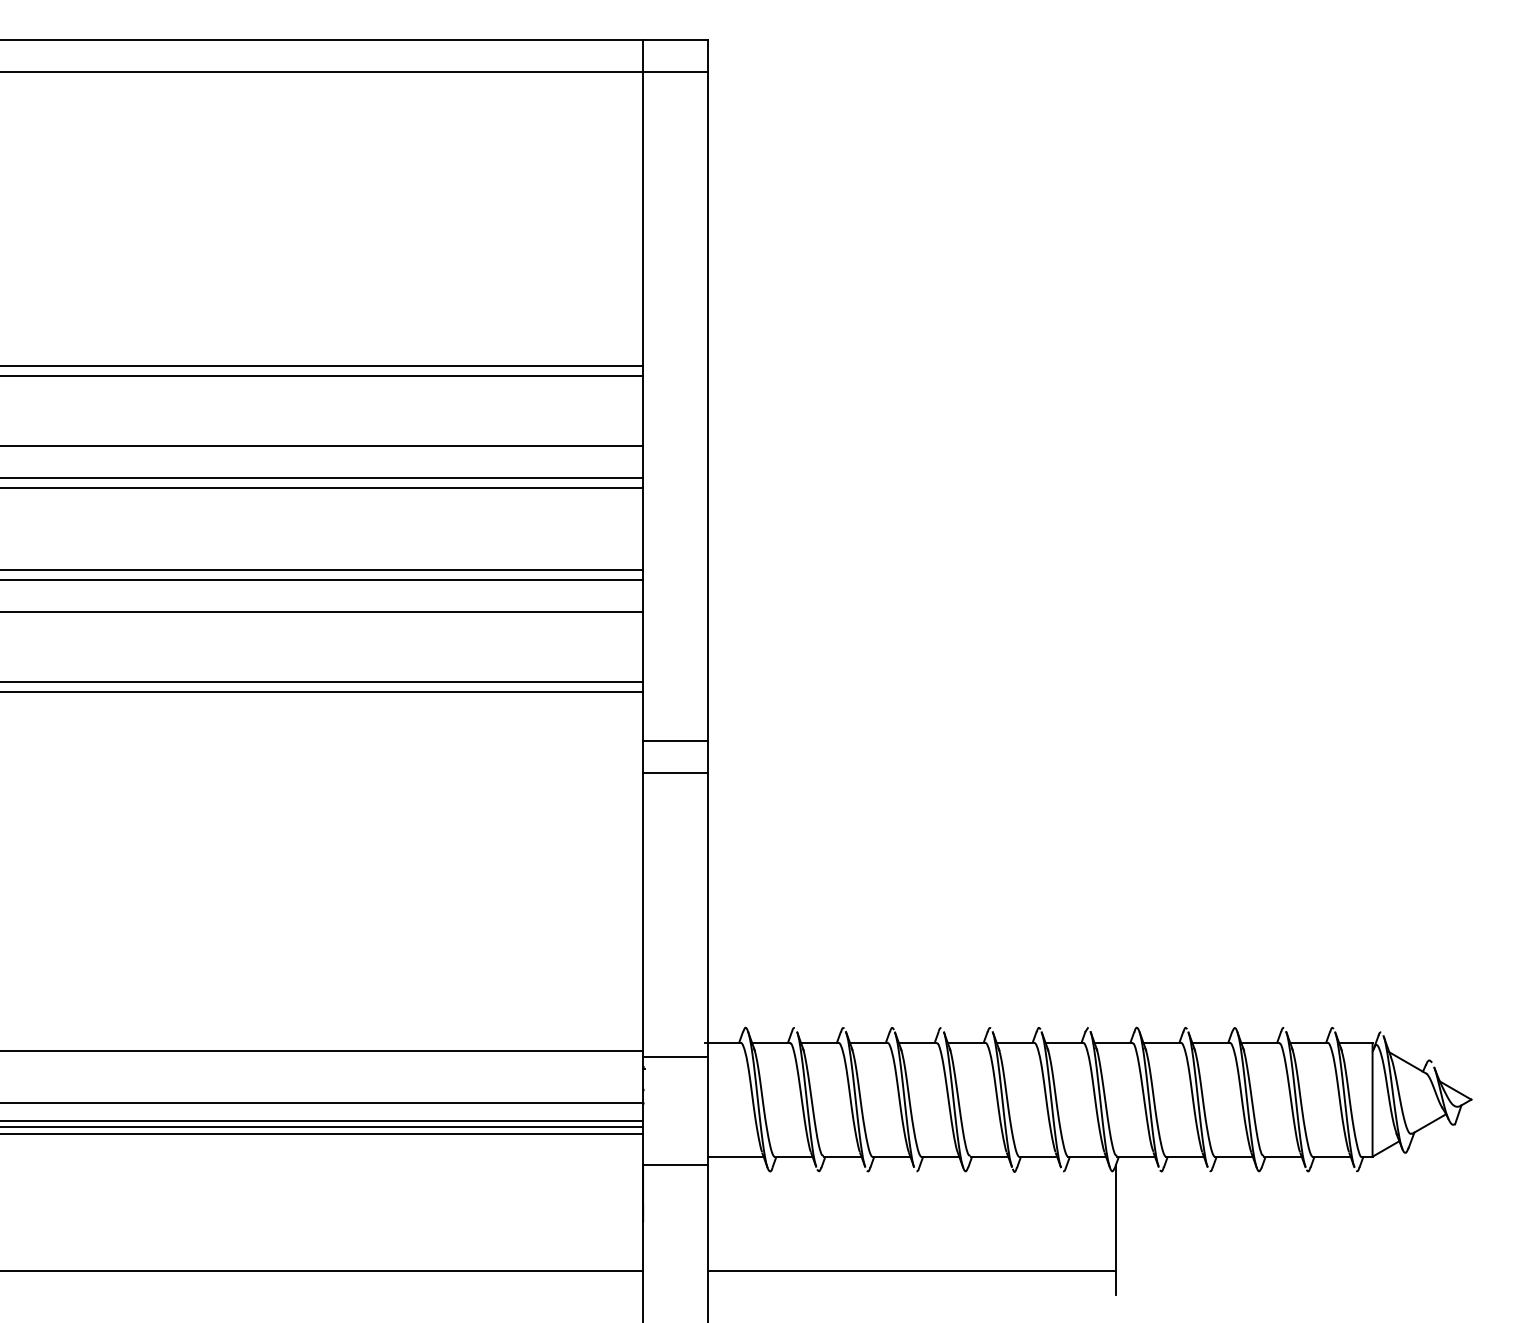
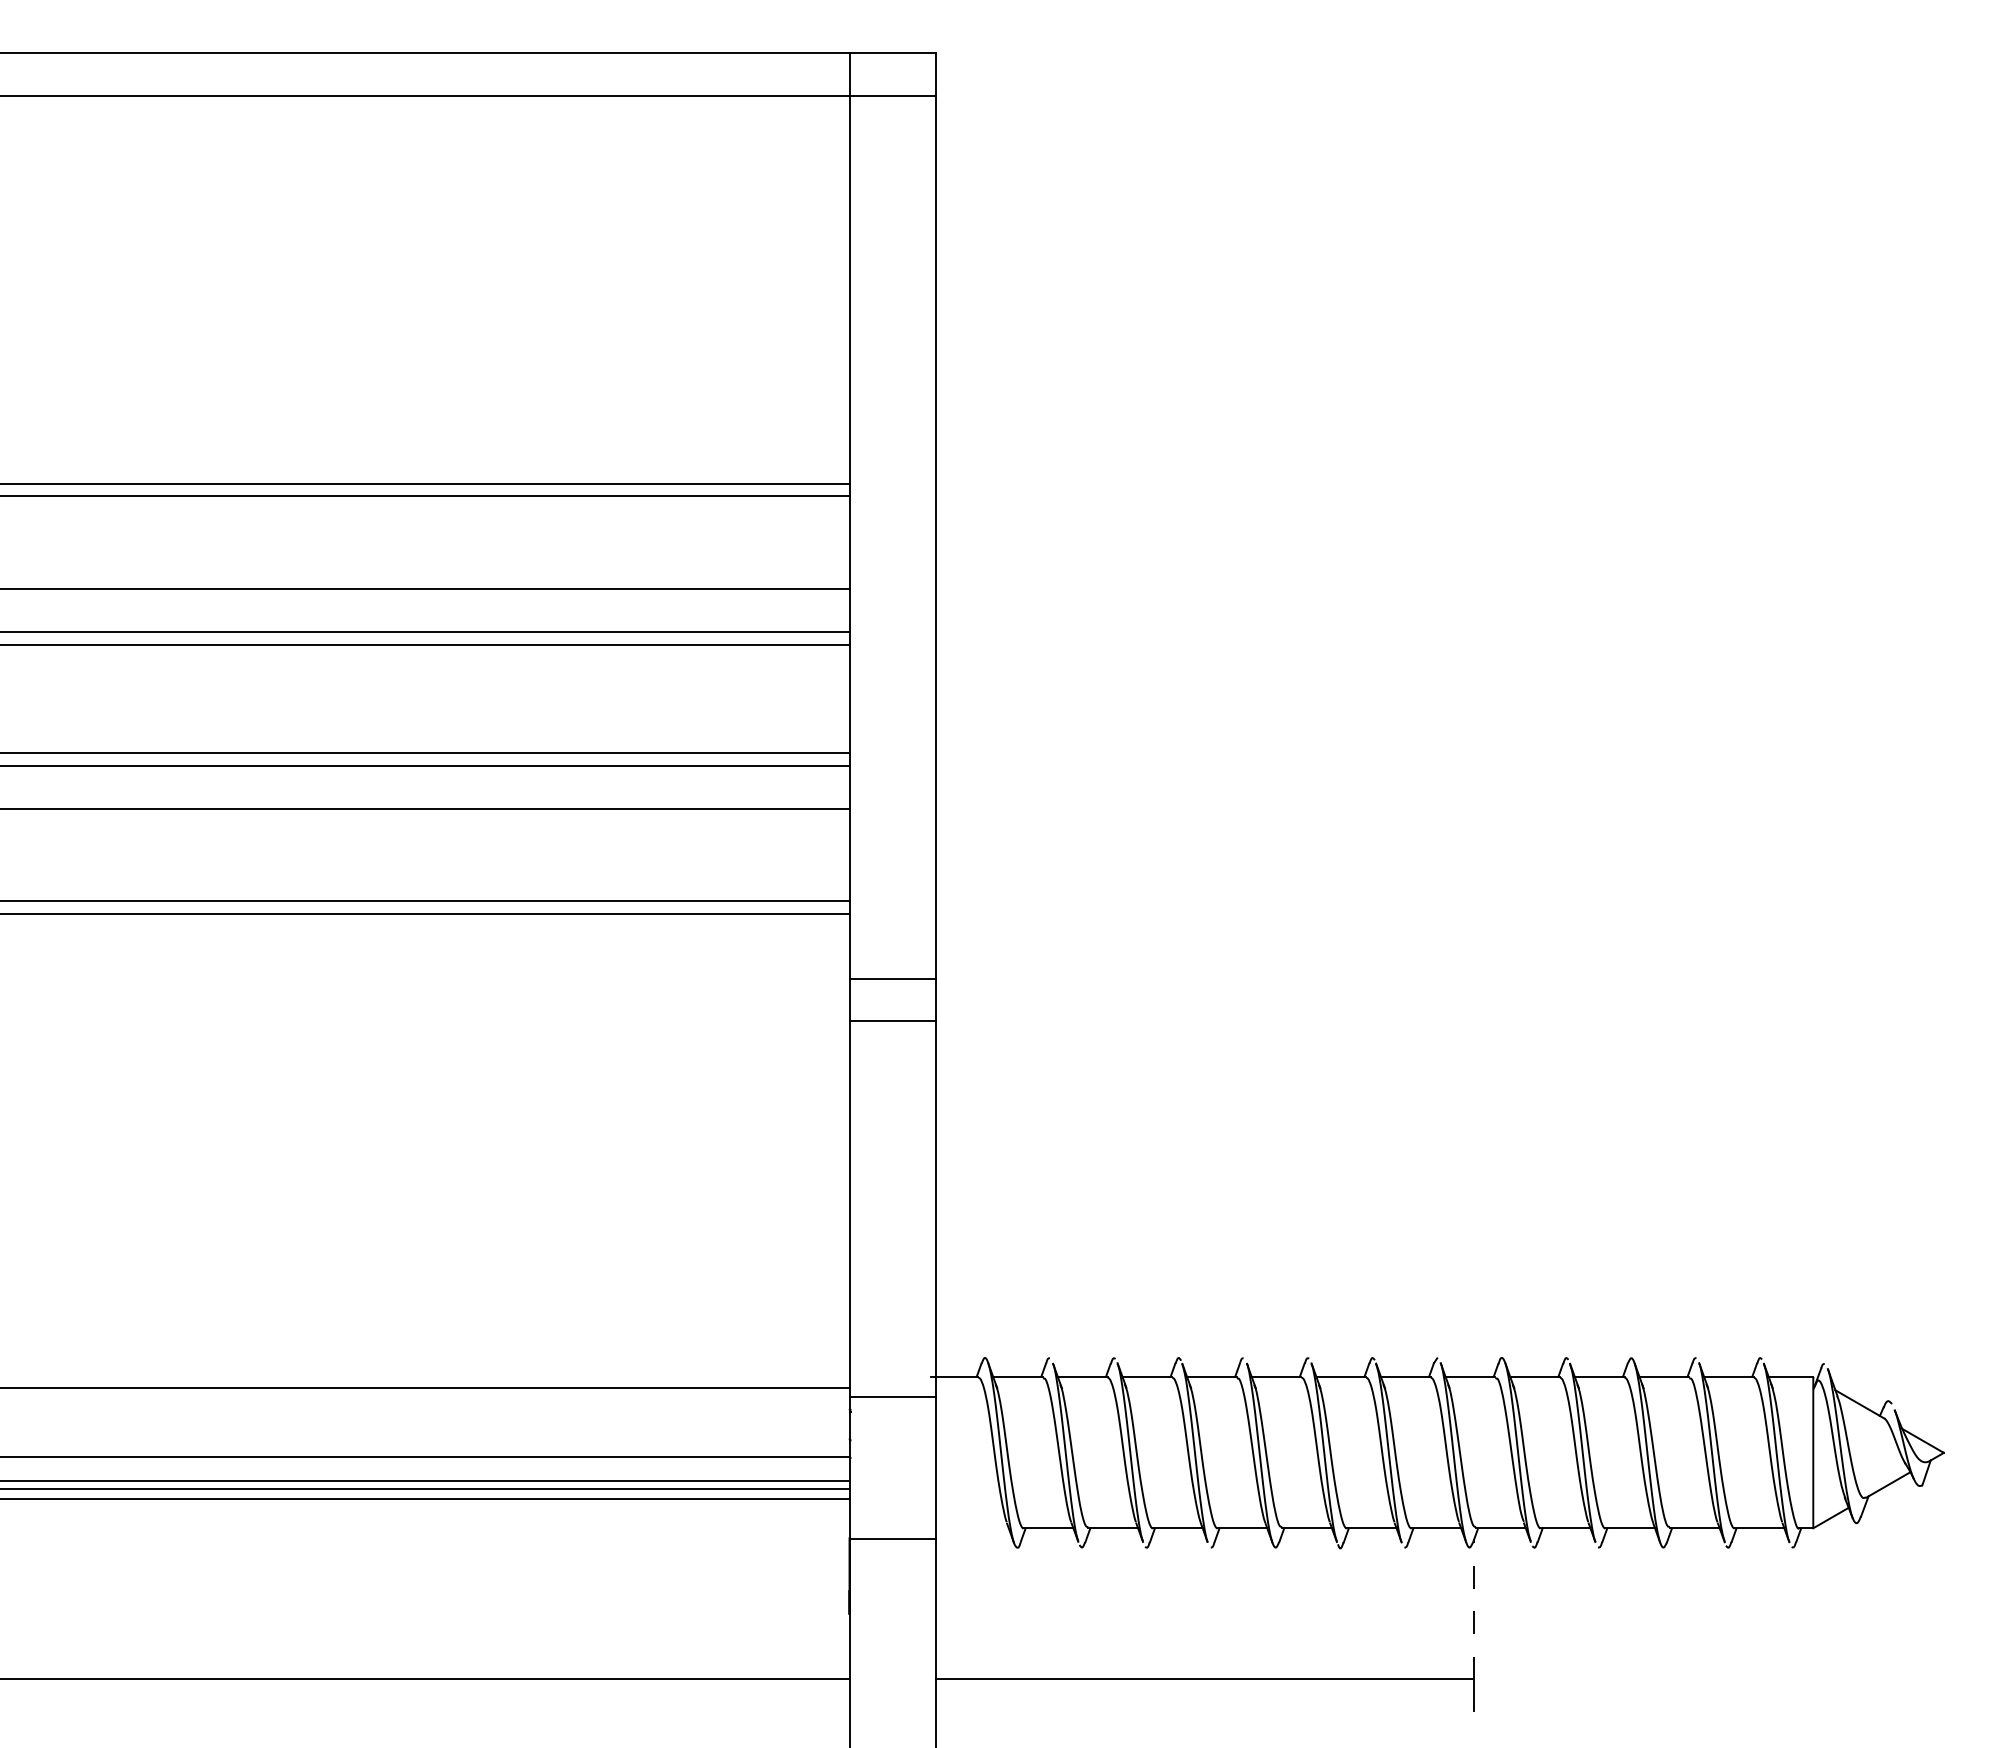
line: (735, 1156) -> (971, 1528), removed
line: (1116, 1217) -> (1474, 1608), solid -> dashed

